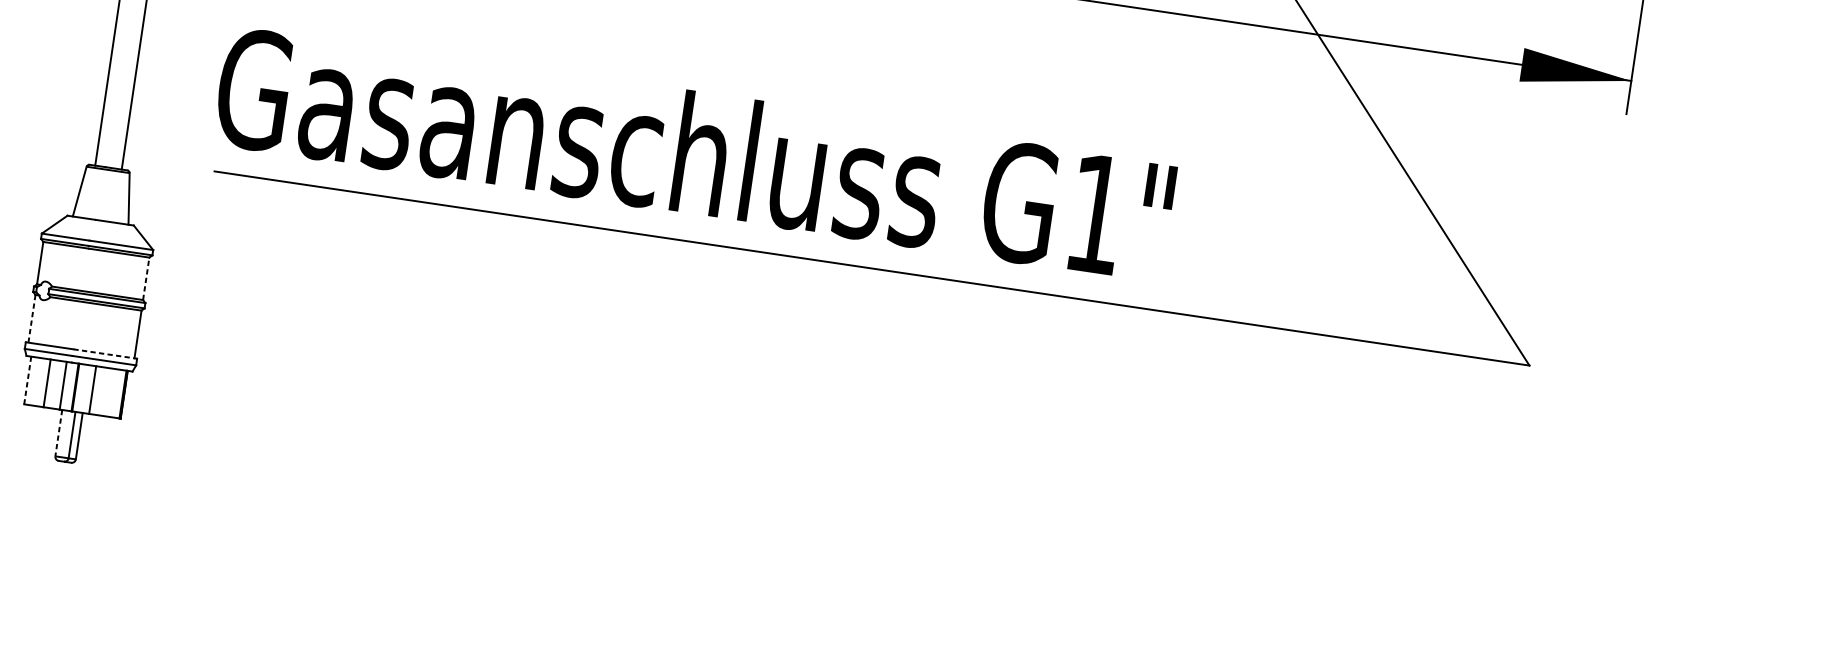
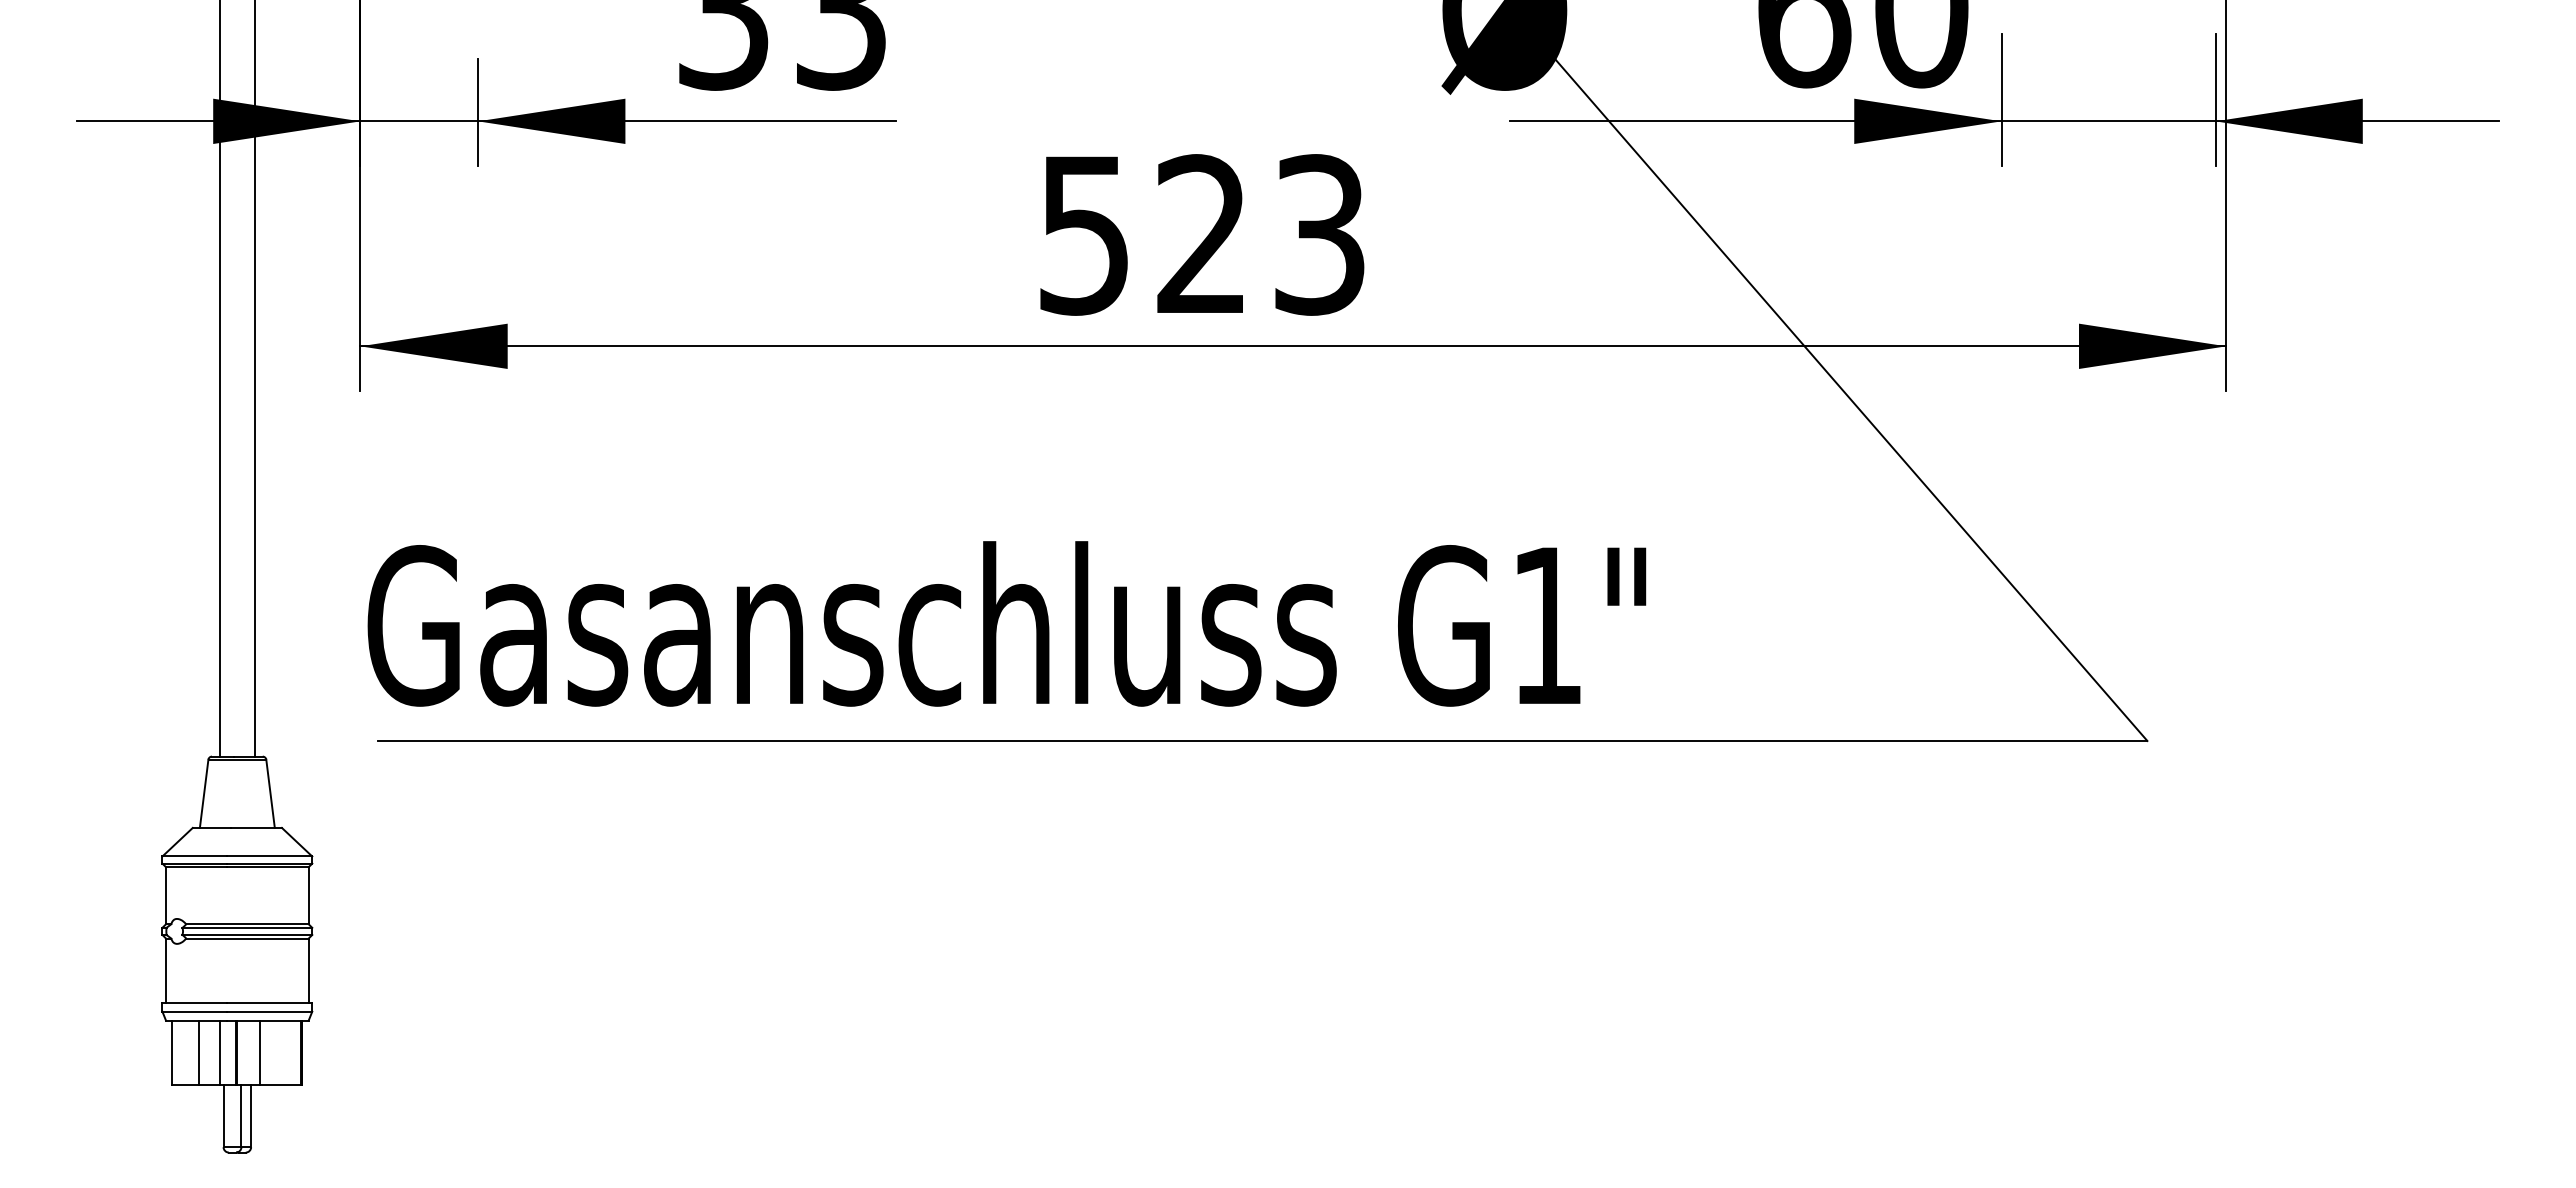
line: (146, 278) -> (308, 895), dashed -> solid
line: (32, 319) -> (166, 971), dashed -> solid
line: (105, 353) -> (269, 1002), dashed -> solid
line: (27, 381) -> (172, 1053), dashed -> solid
line: (58, 433) -> (223, 1116), dashed -> solid

